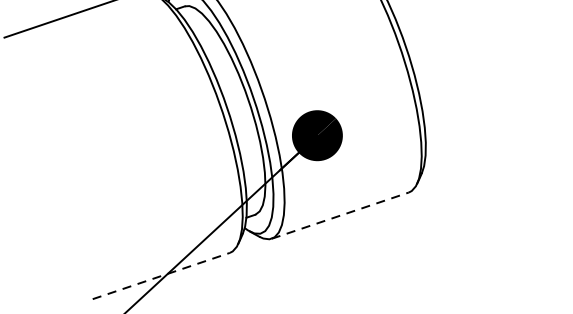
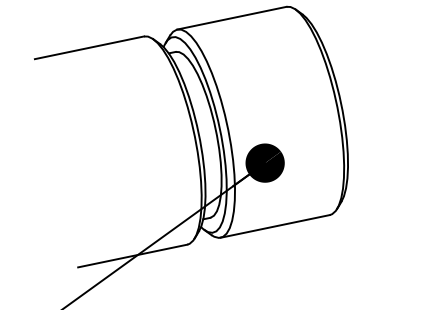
line: (340, 215) -> (275, 226), dashed -> solid
line: (161, 276) -> (132, 256), dashed -> solid

